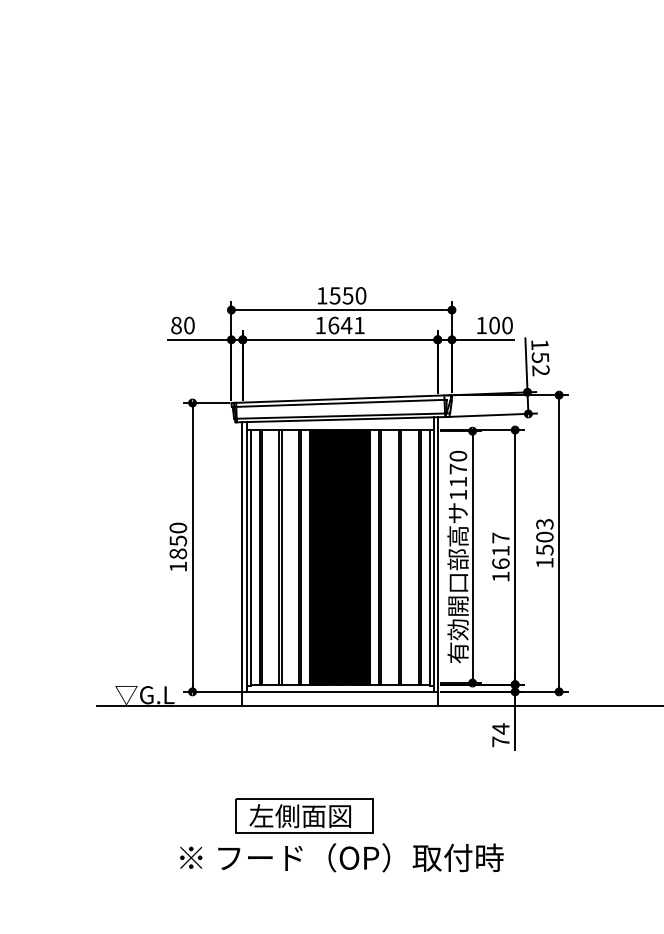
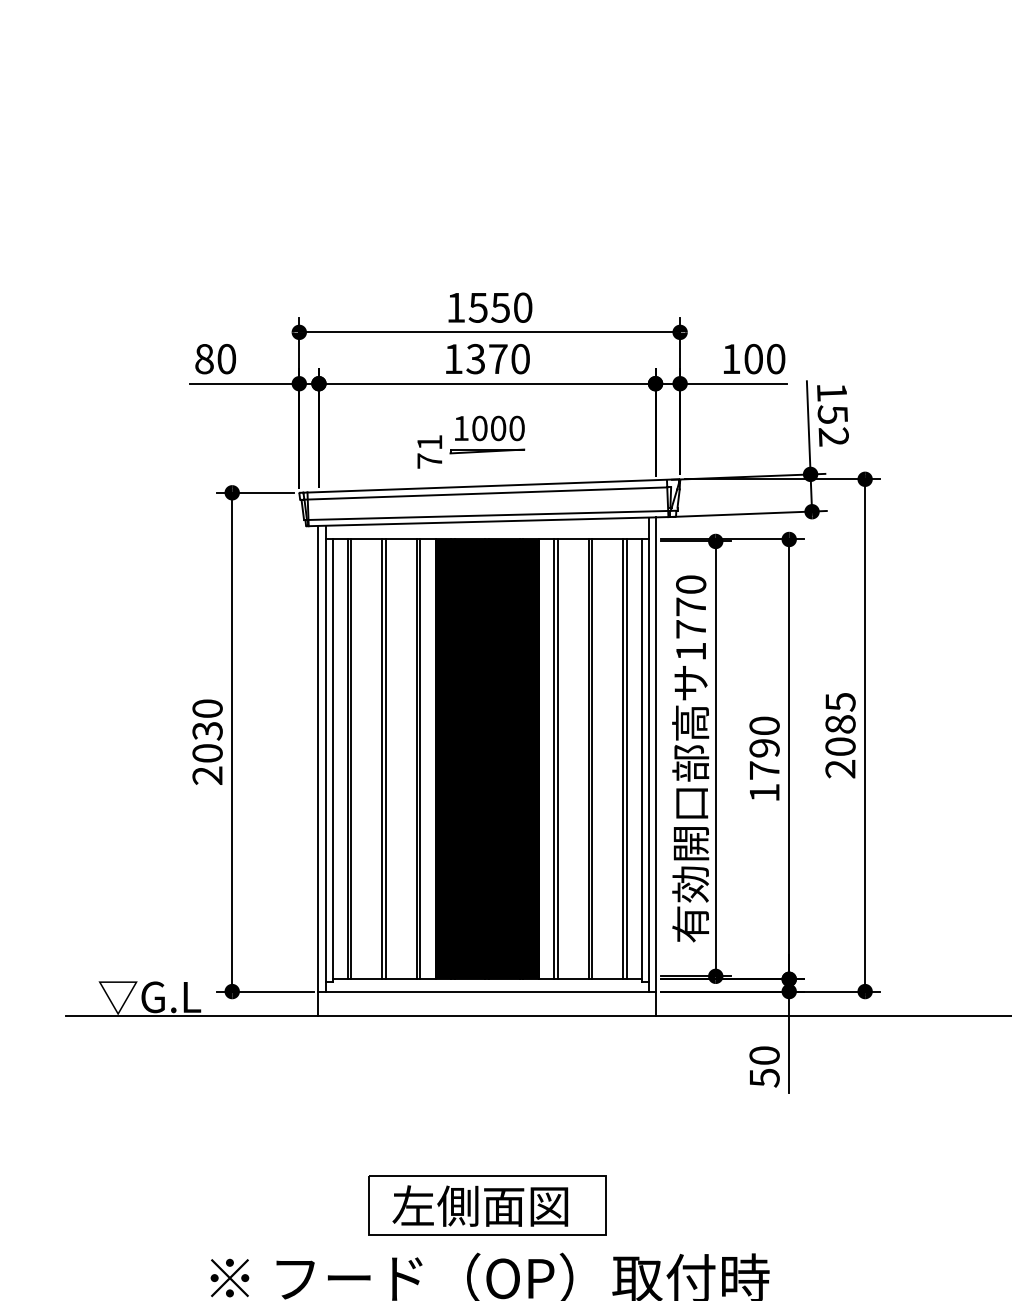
text: (346, 325) -> (498, 358), 1641 -> 1370
part: (331, 373) -> (472, 441), added
text: (457, 481) -> (689, 628), 1170 -> 1770
text: (544, 543) -> (839, 735), 1503 -> 2085
text: (500, 550) -> (763, 747), 1617 -> 1790
text: (177, 553) -> (206, 752), 1850 -> 2030
text: (500, 735) -> (763, 1066), 74 -> 50
part: (304, 815) -> (487, 1205), moved

